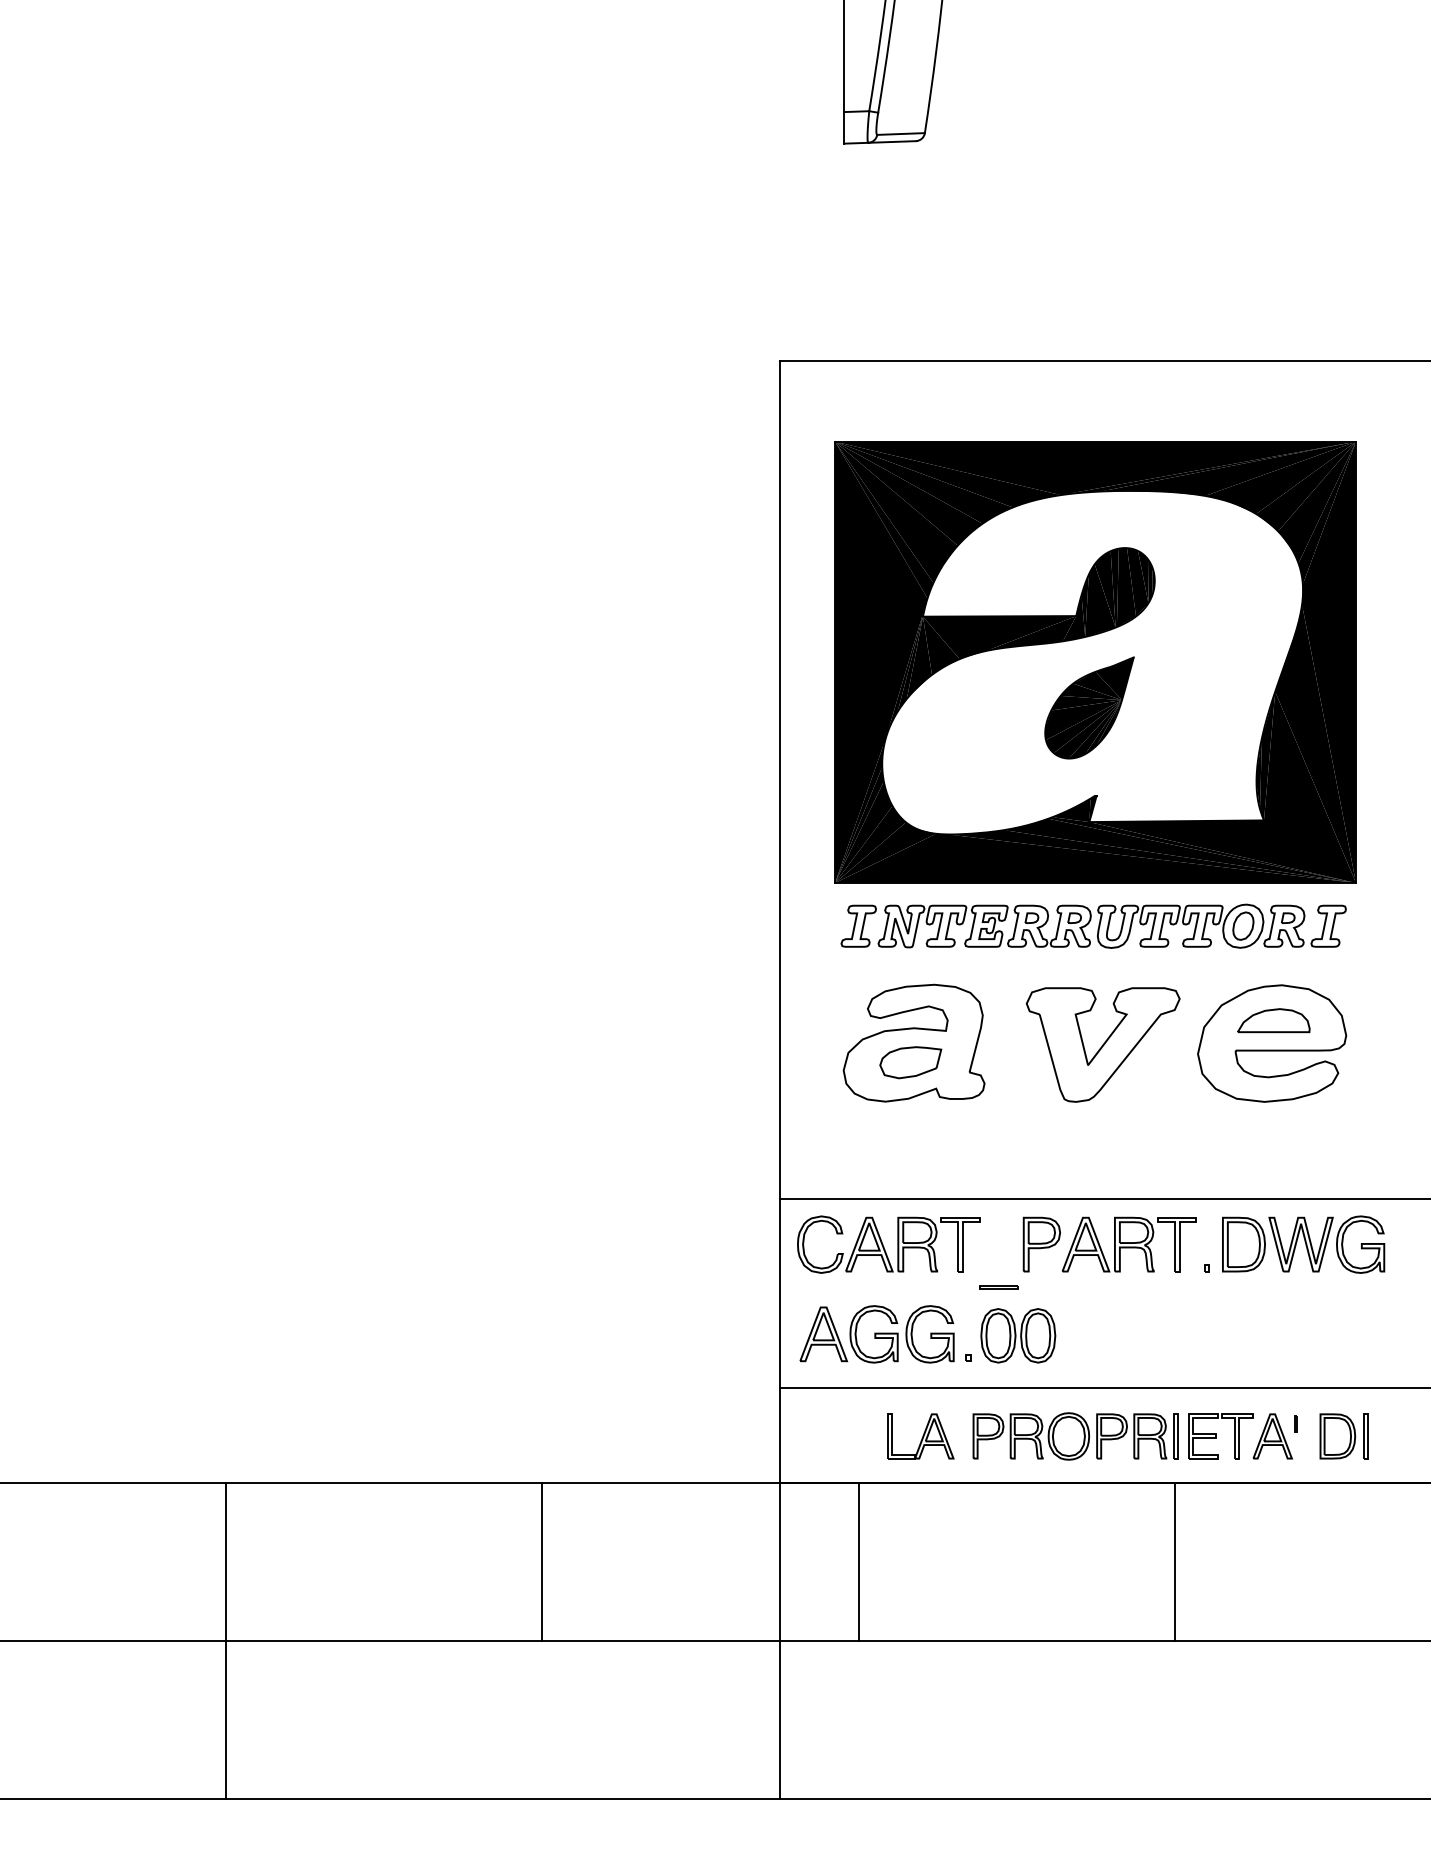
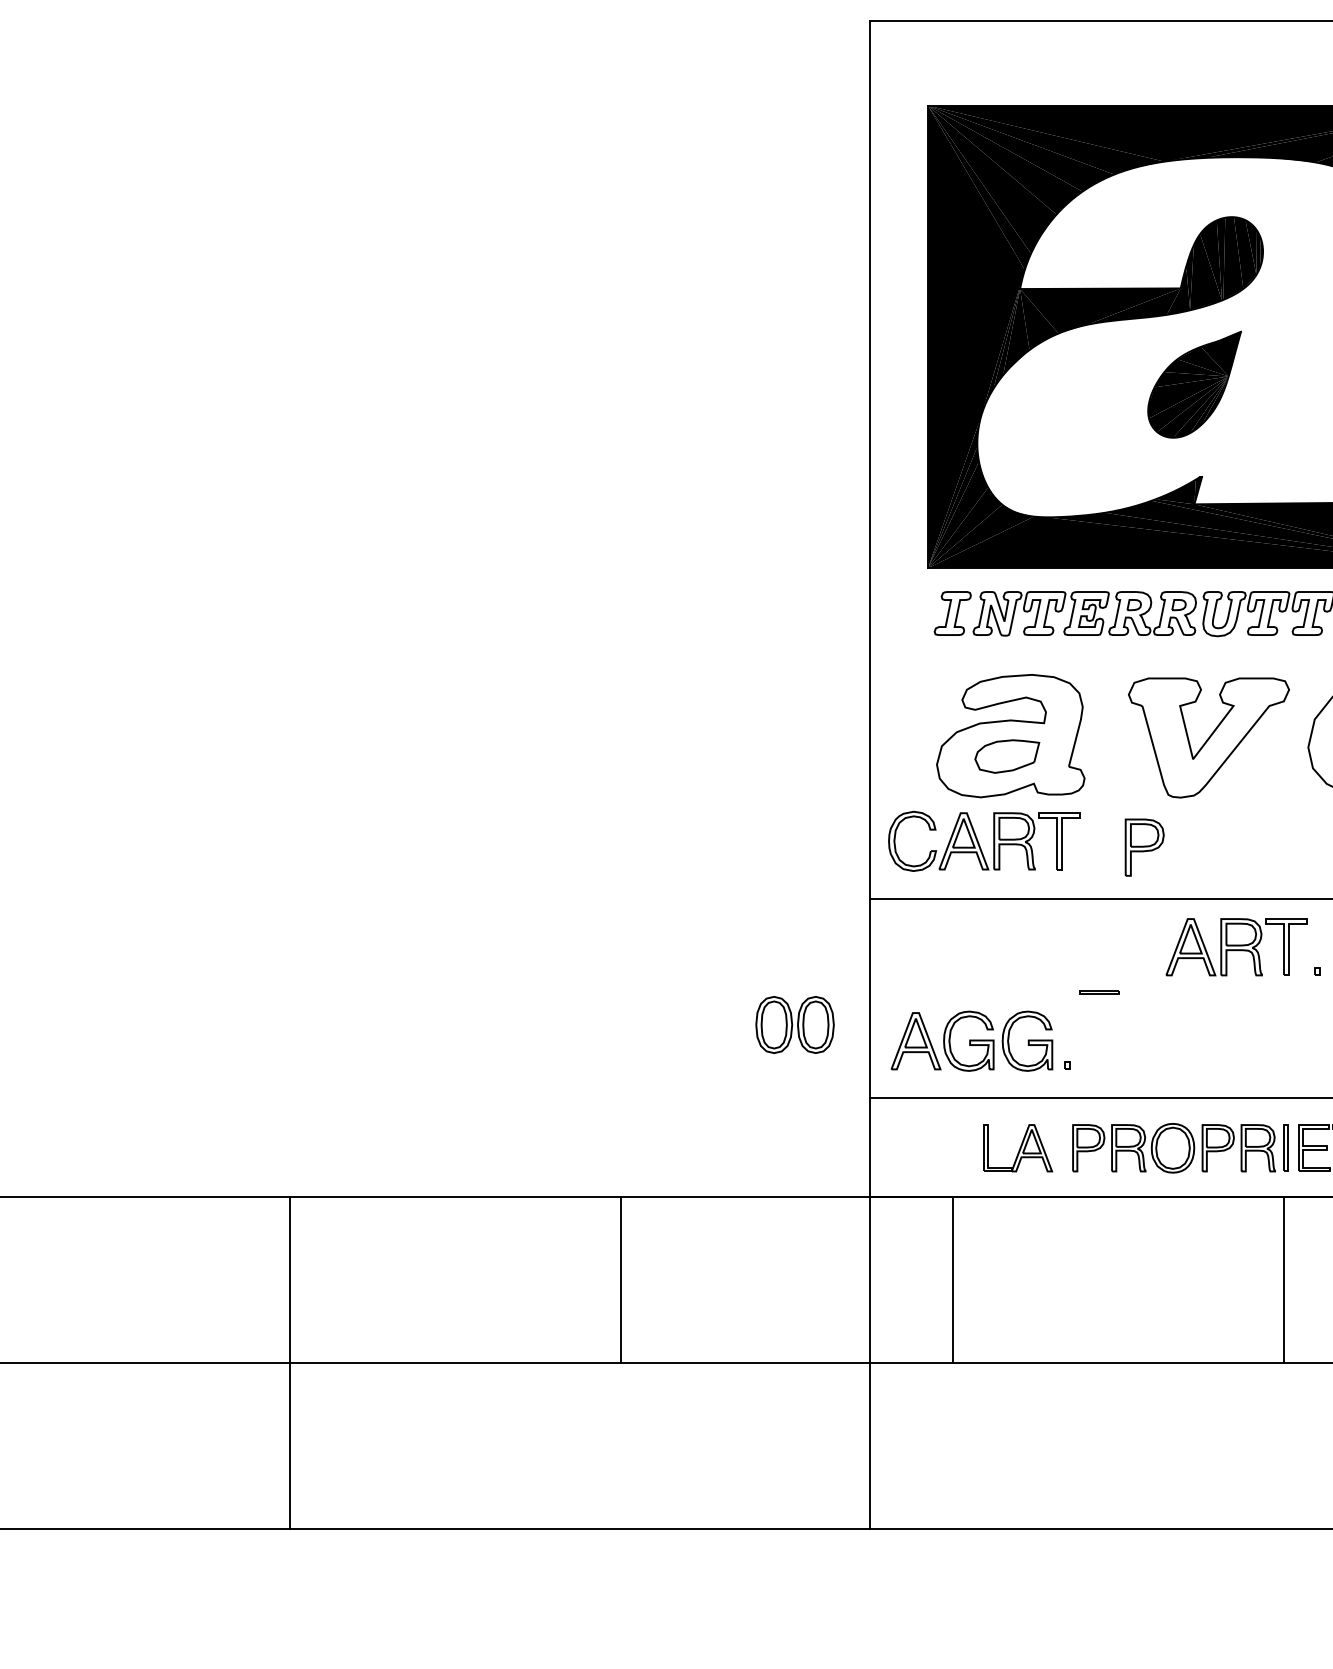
part: (888, 1244) -> (983, 841), moved
part: (1041, 1244) -> (1144, 847), moved
part: (1018, 1335) -> (795, 1024), moved

